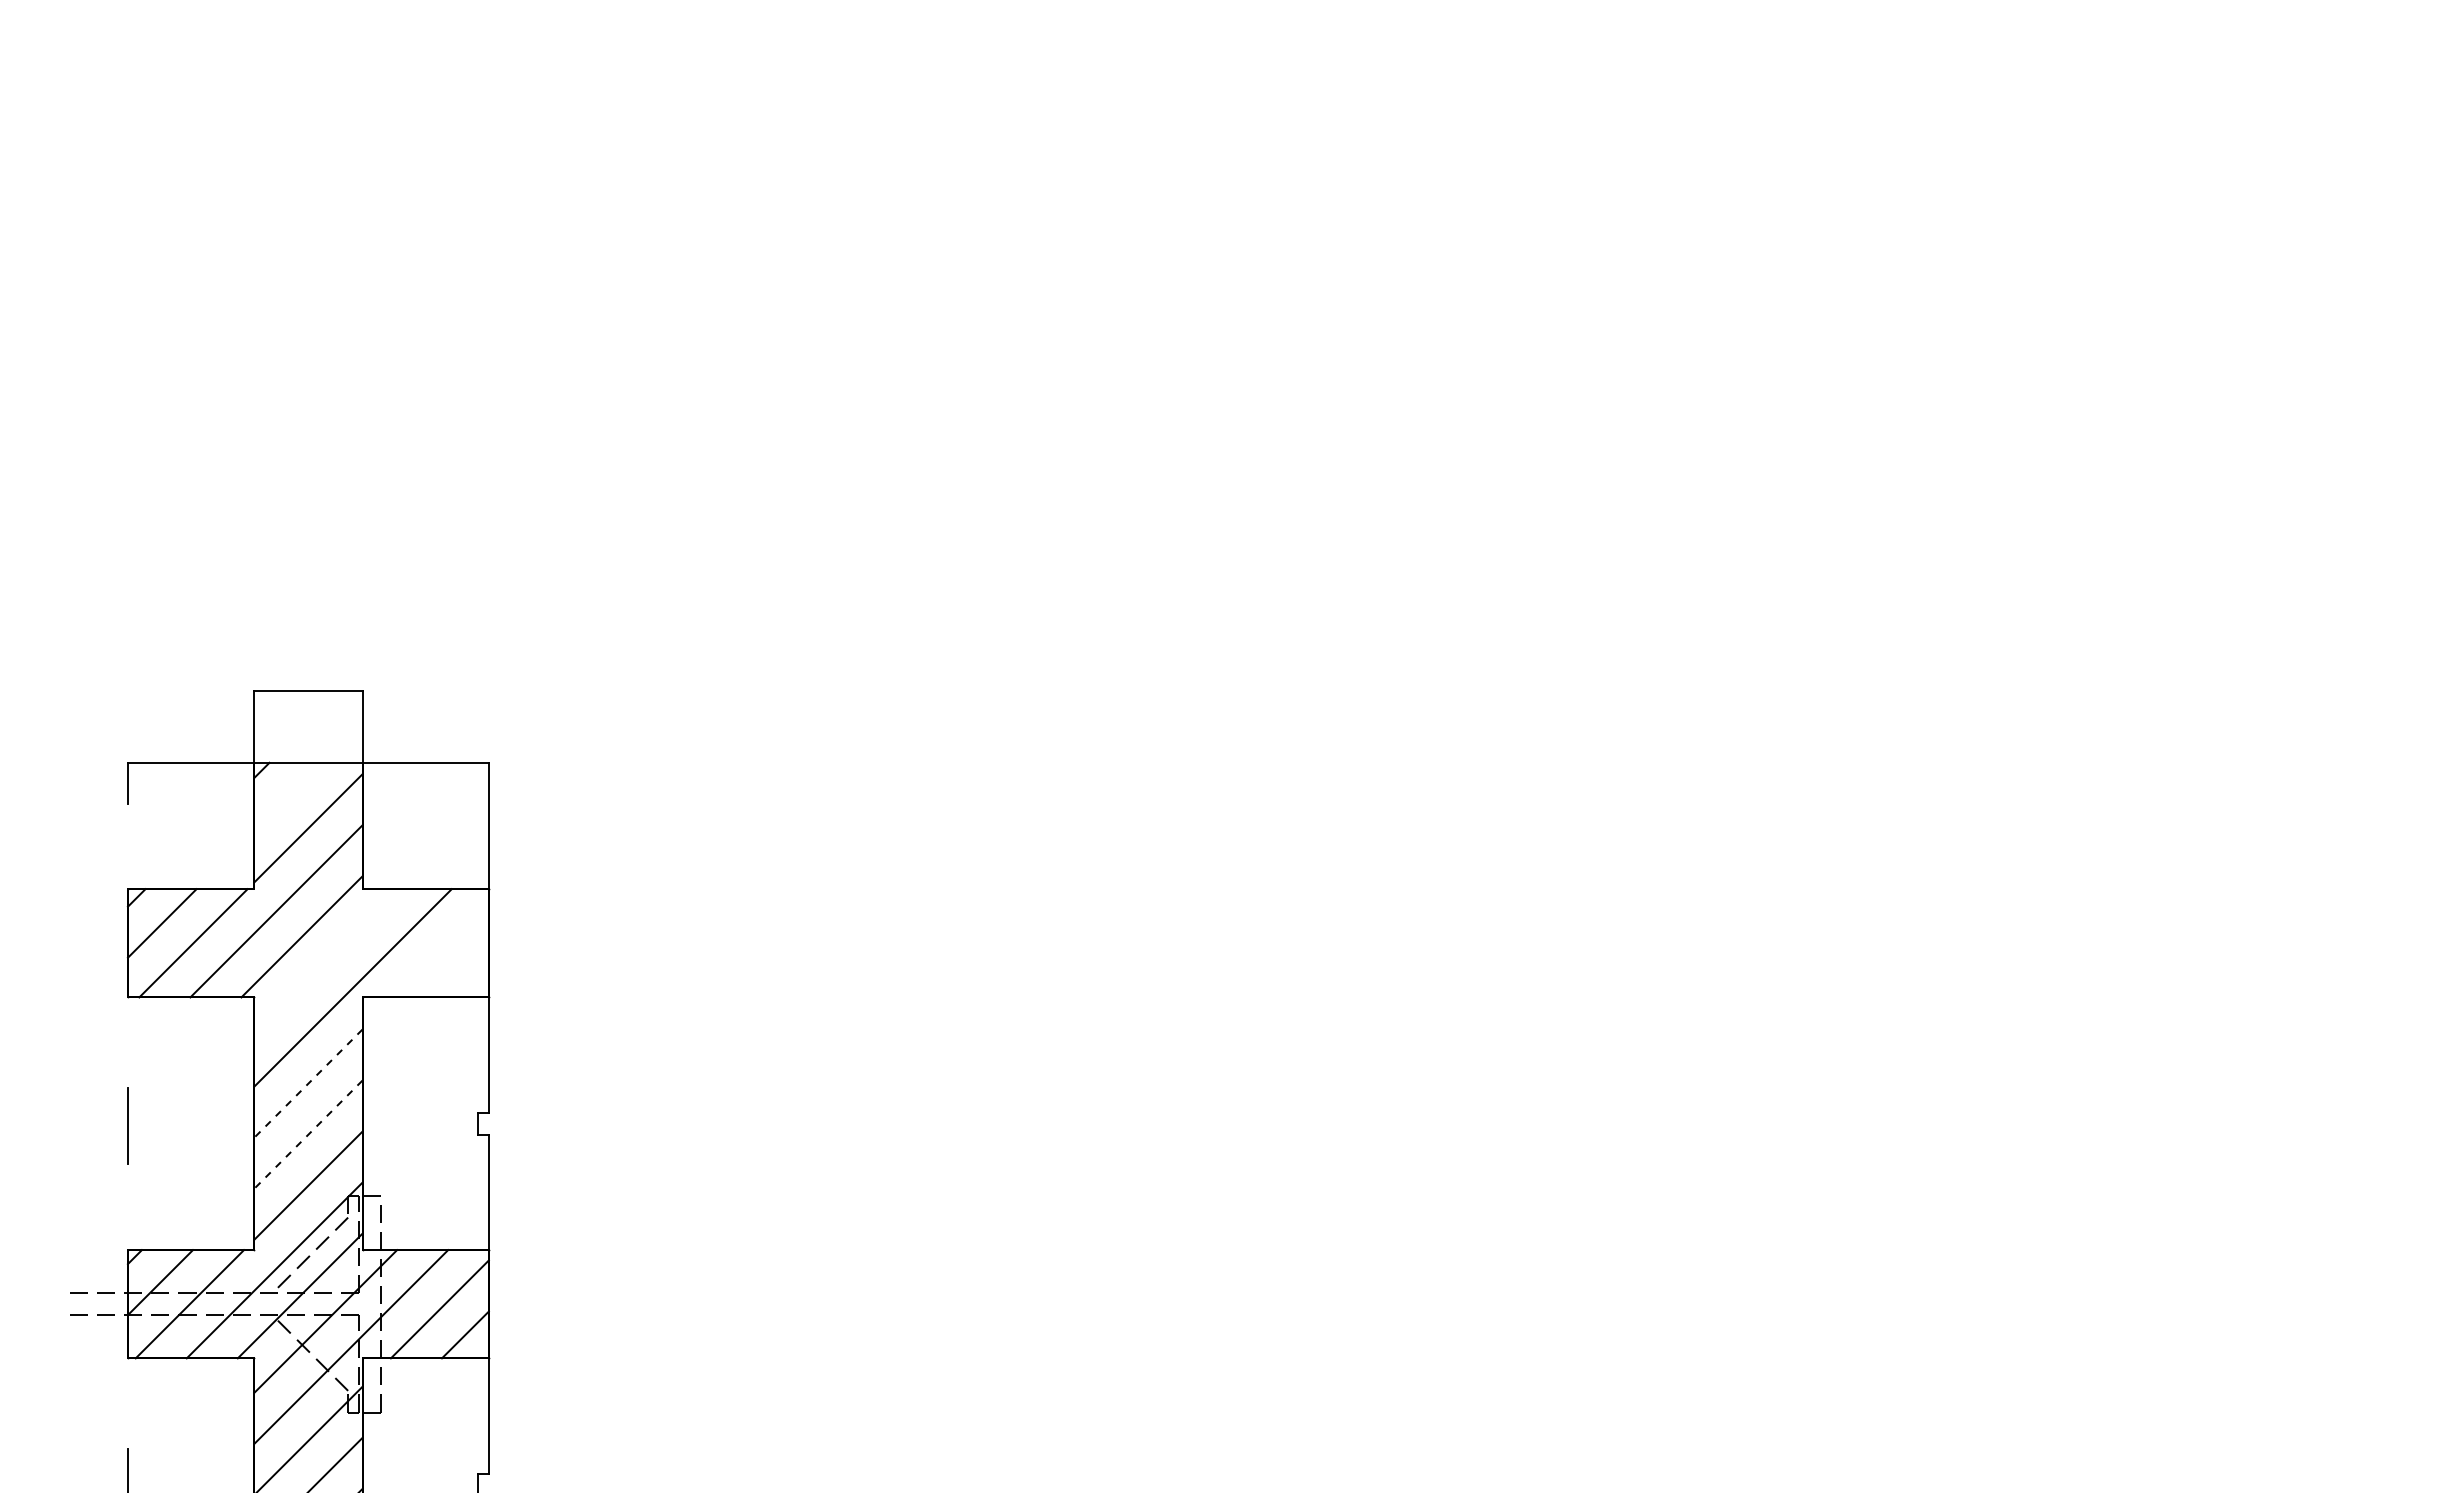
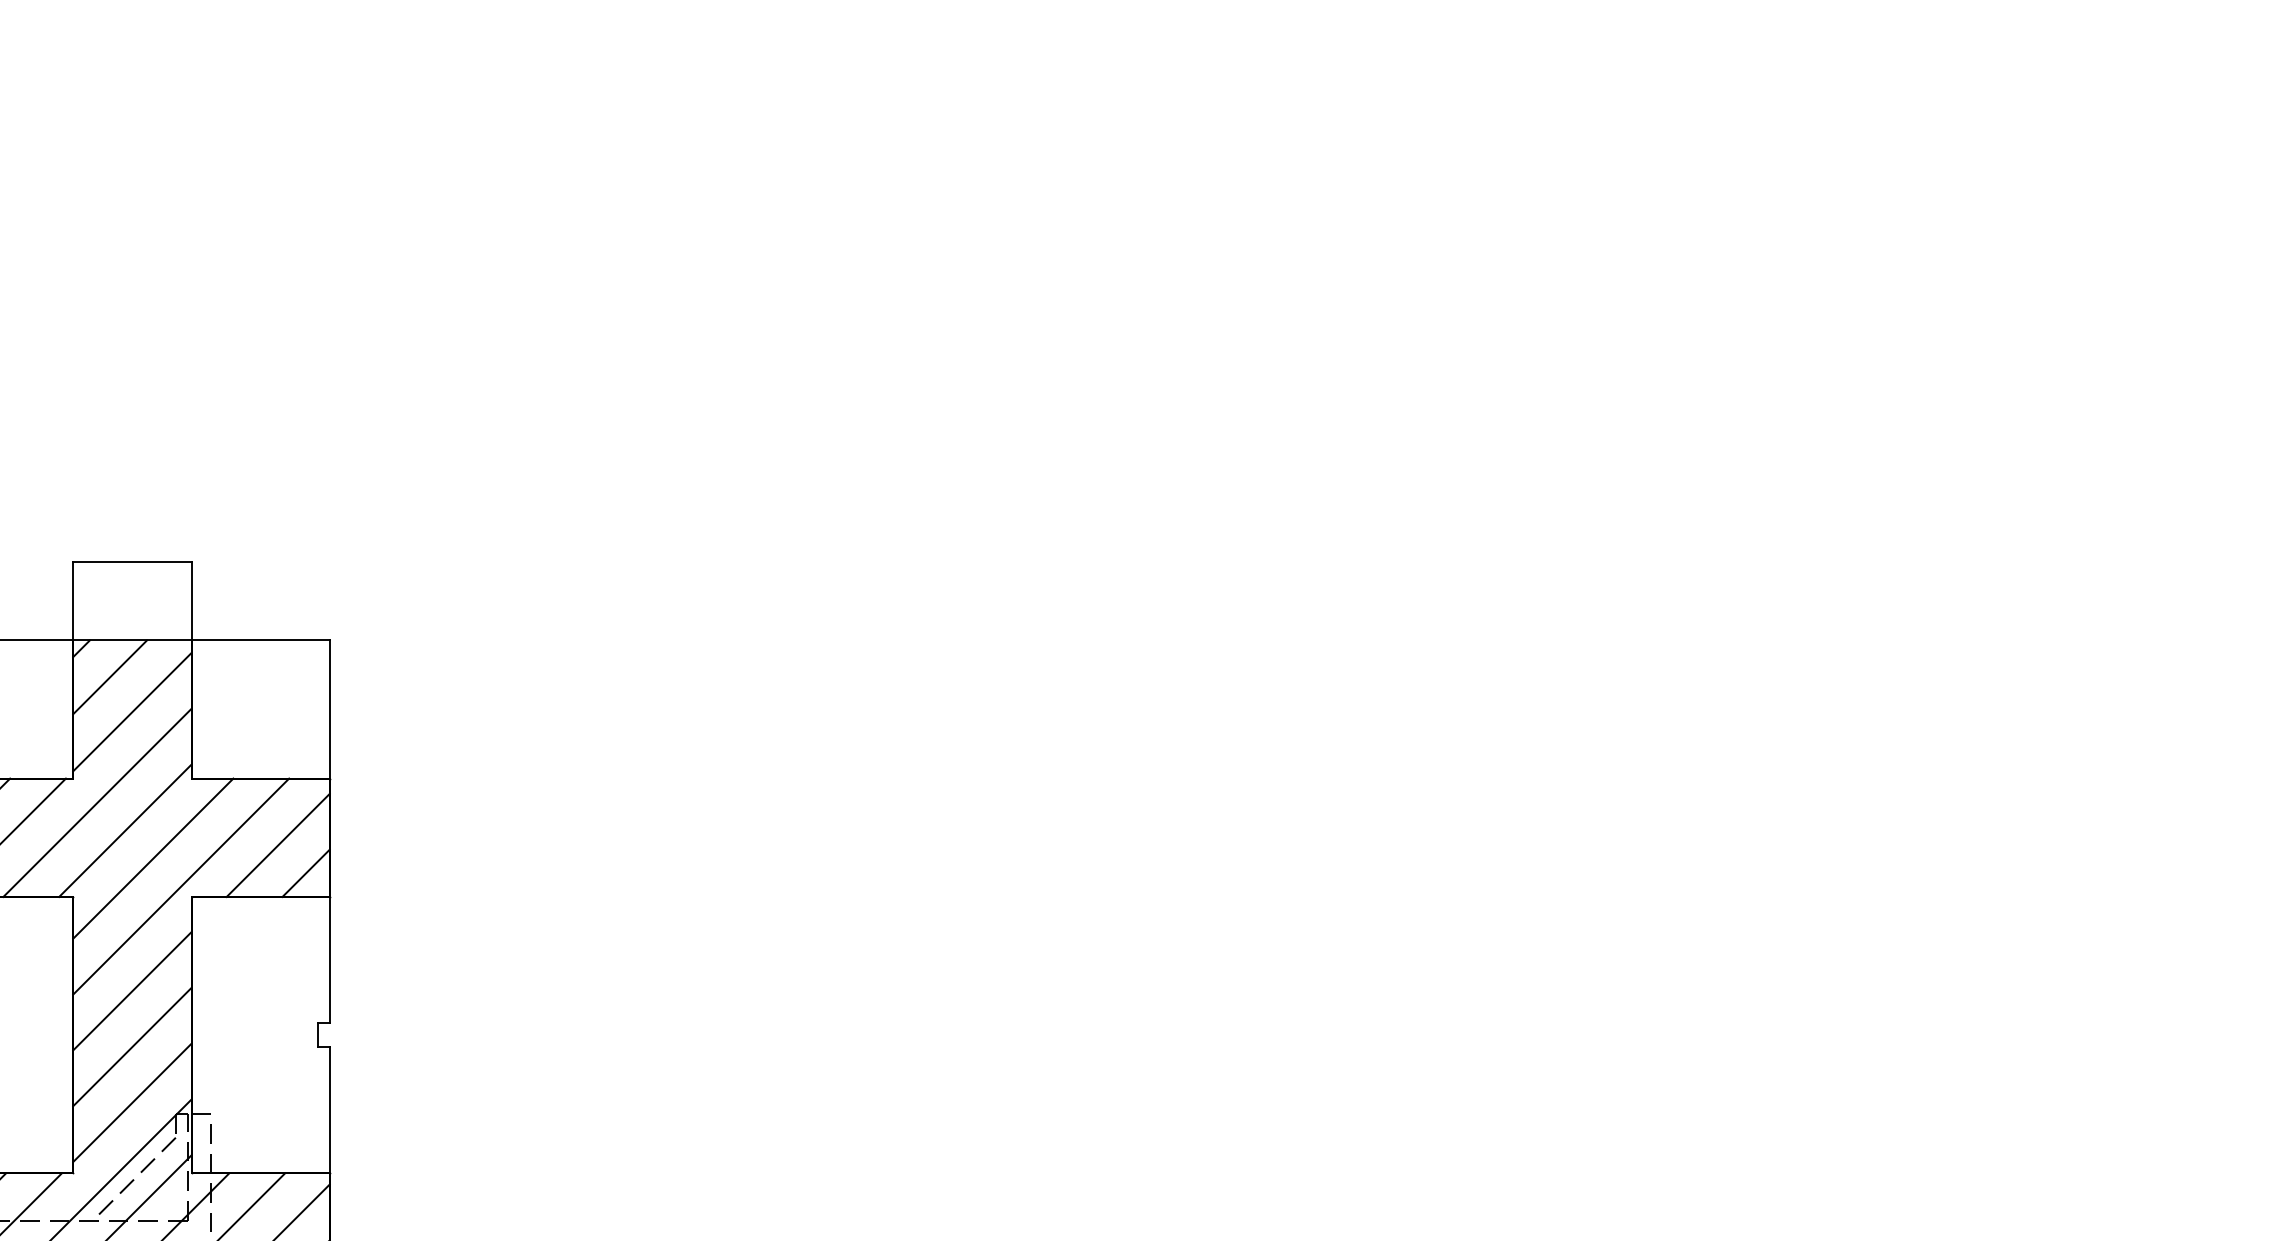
line: (287, 796) -> (109, 677), added
line: (441, 950) -> (277, 845), added
line: (327, 962) -> (153, 858), added
line: (466, 975) -> (305, 873), added
line: (308, 1083) -> (132, 991), dashed -> solid
line: (308, 1134) -> (132, 1046), dashed -> solid

